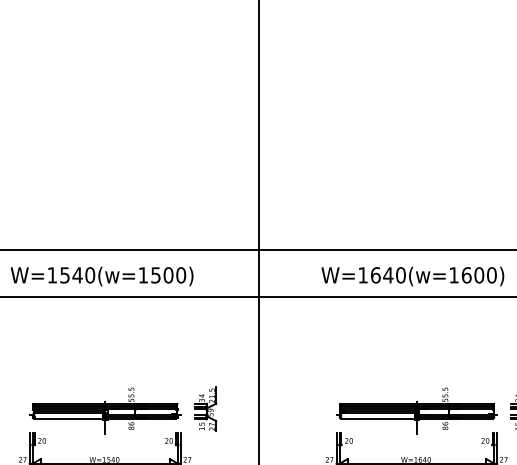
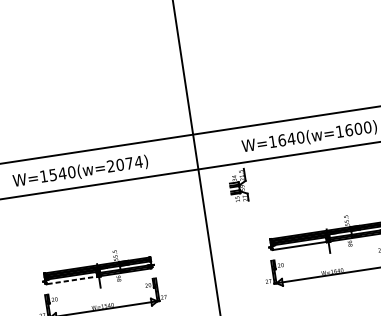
text: (162, 275) -> (125, 164), W=1540(w=1500) -> W=1540(w=2074)
part: (205, 408) -> (238, 185), moved
line: (69, 418) -> (72, 280), solid -> dashed

